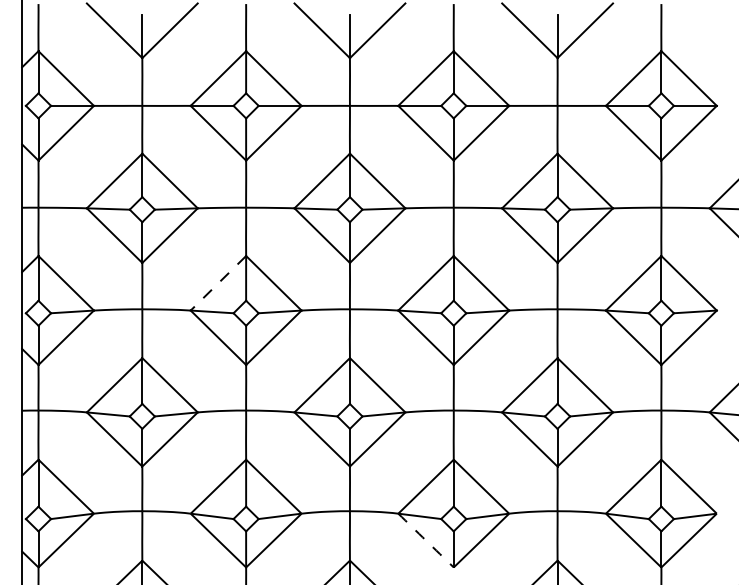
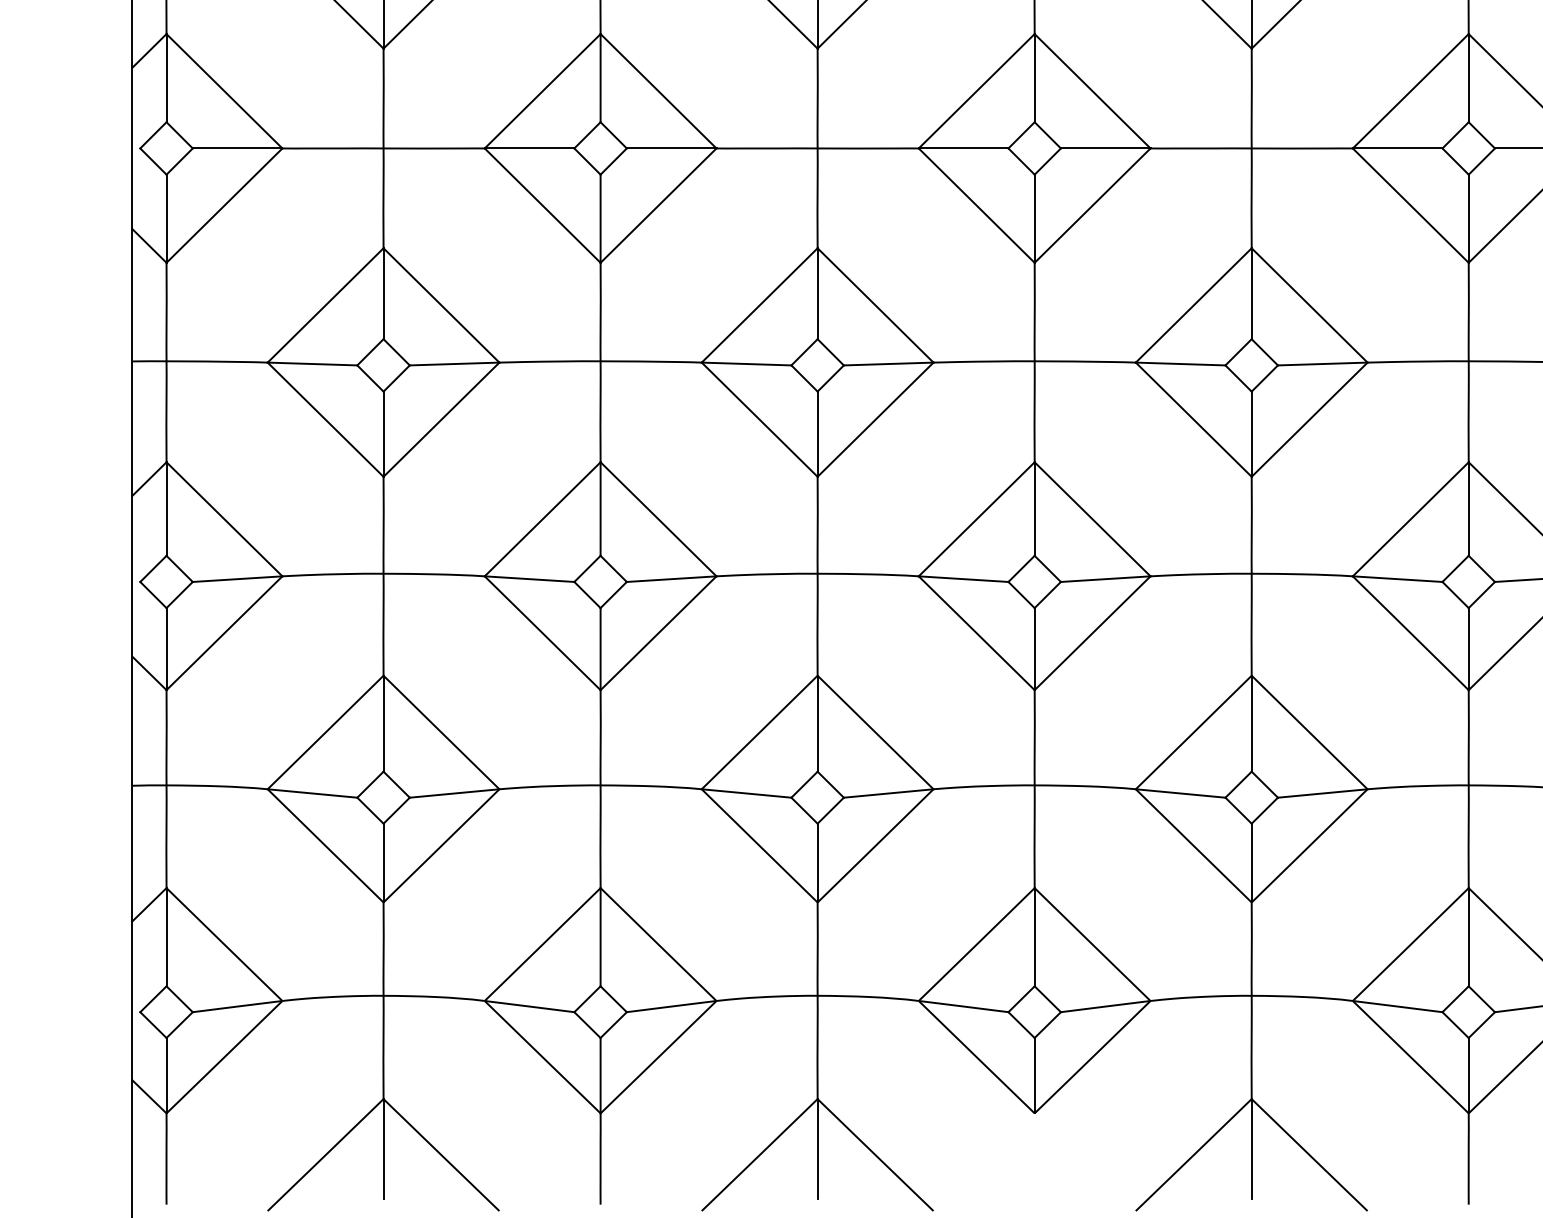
line: (218, 283) -> (542, 519), dashed -> solid
arc: (426, 540) -> (977, 1057), dashed -> solid

